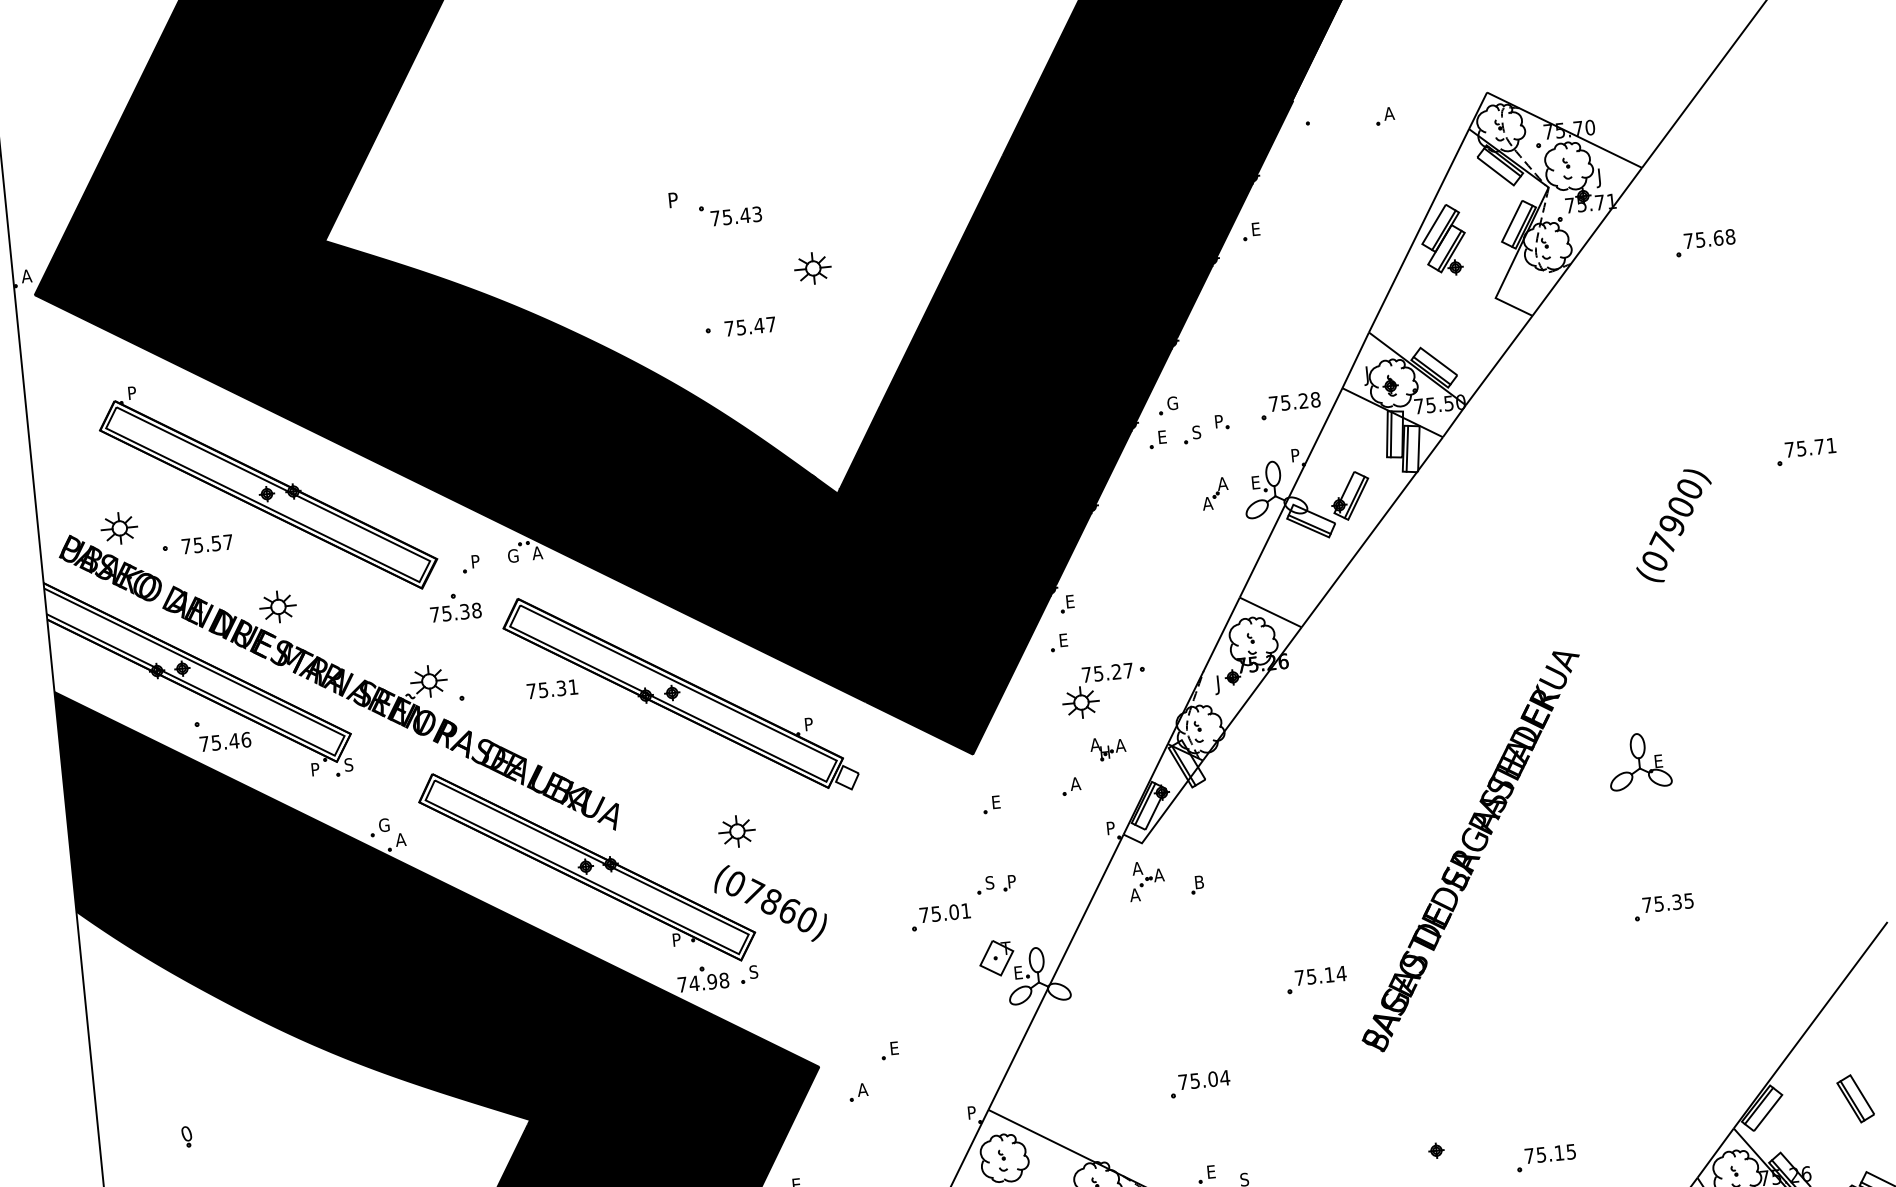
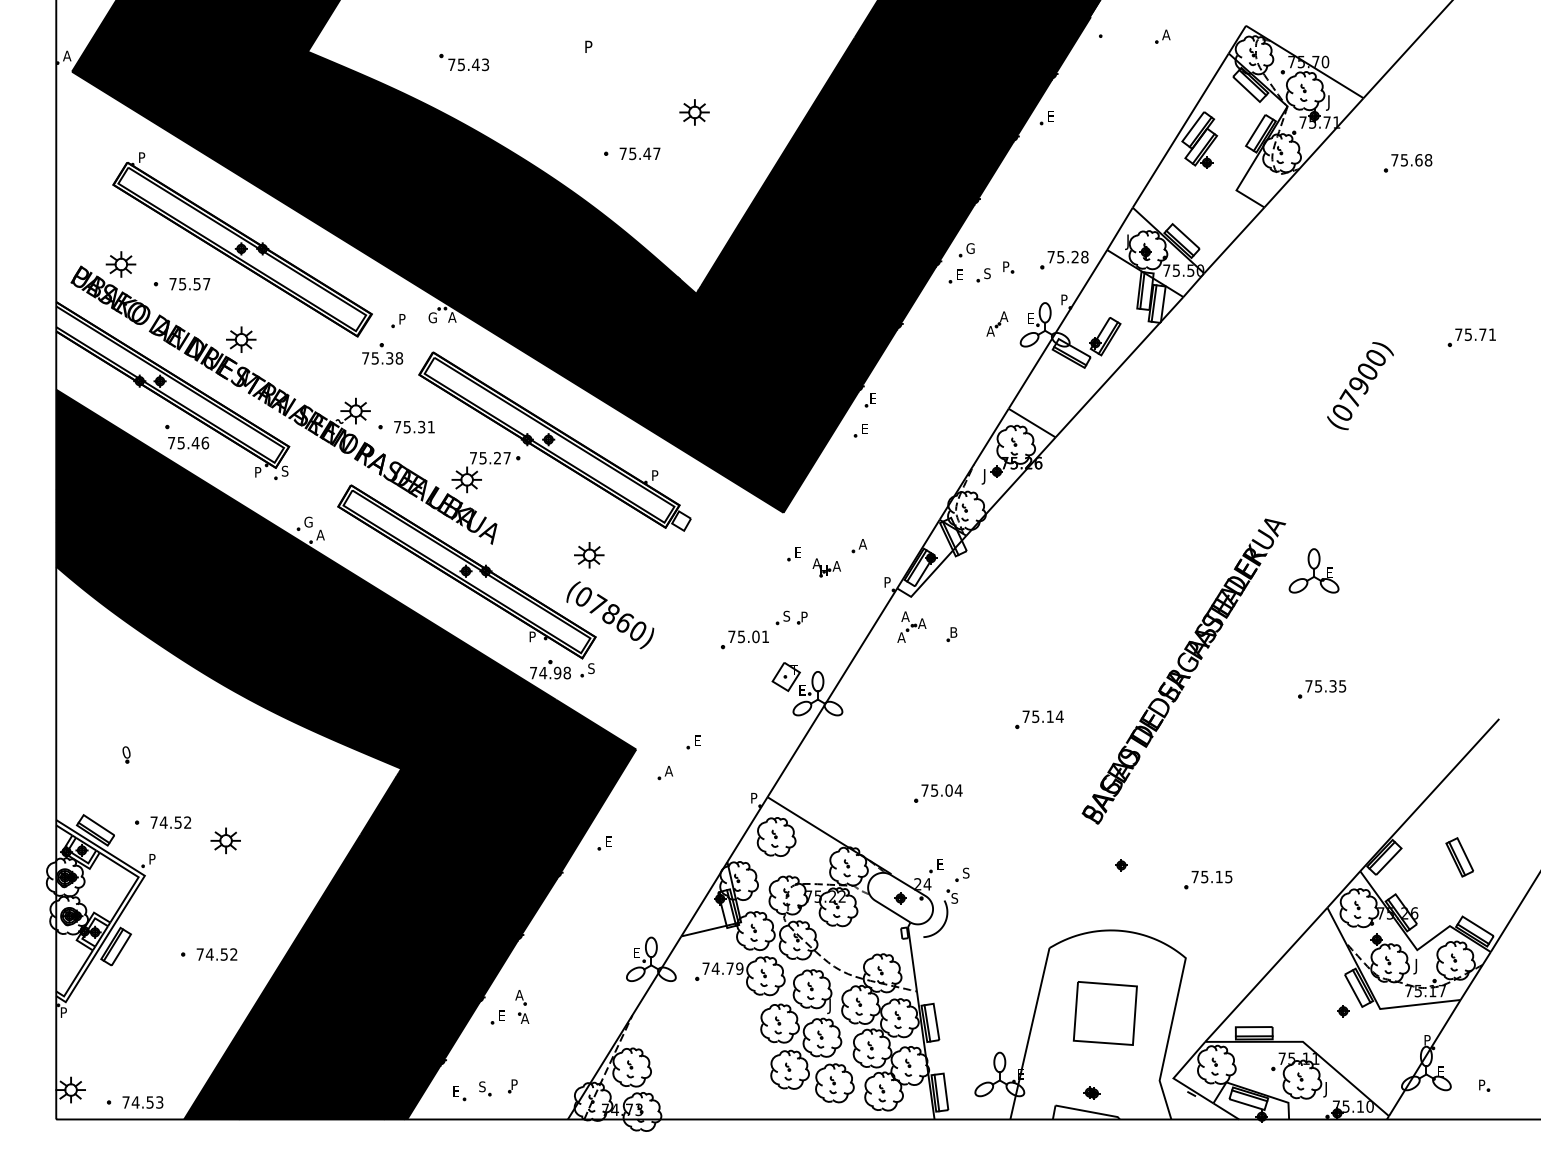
part: (730, 214) -> (464, 62), moved
text: (552, 688) -> (414, 426), moved
part: (1093, 692) -> (477, 472), moved
part: (1107, 748) -> (826, 567), moved
text: (1470, 851) -> (1183, 671), moved

